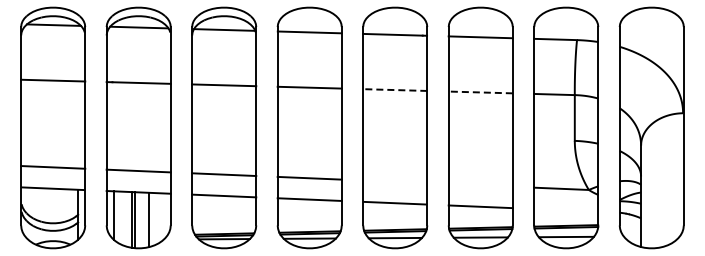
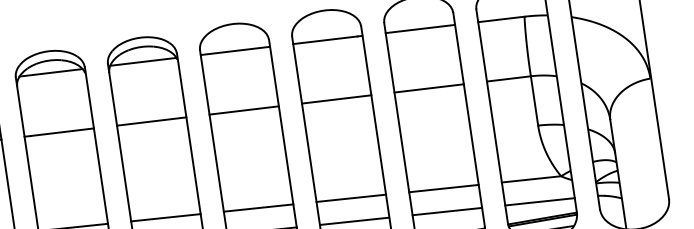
line: (394, 90) -> (335, 100), dashed -> solid
line: (480, 92) -> (428, 88), dashed -> solid
line: (395, 181) -> (351, 197), added
line: (480, 185) -> (443, 188), added
line: (566, 210) -> (540, 201), added

